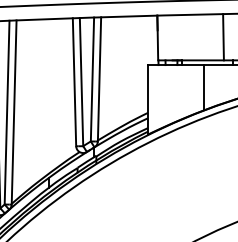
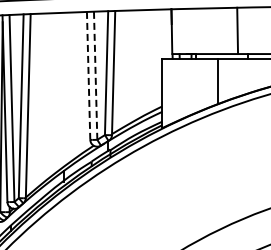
line: (74, 81) -> (88, 75), solid -> dashed
line: (81, 81) -> (95, 75), solid -> dashed

